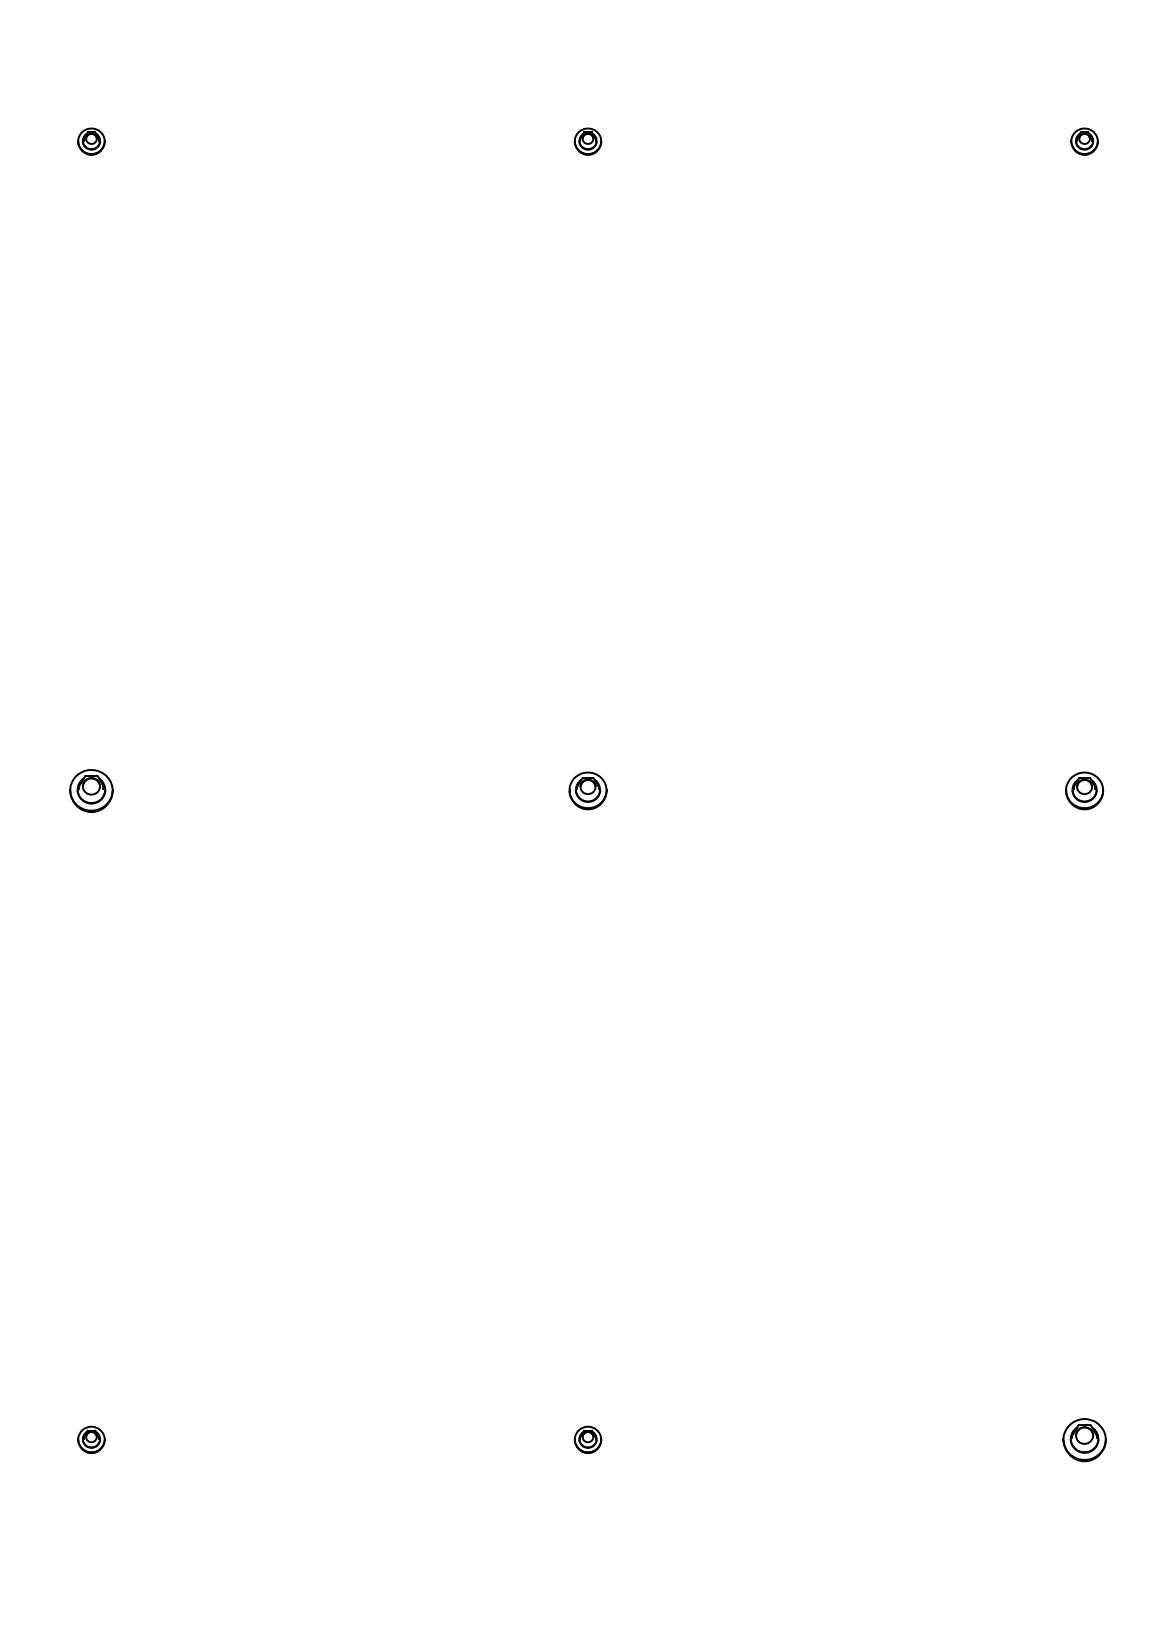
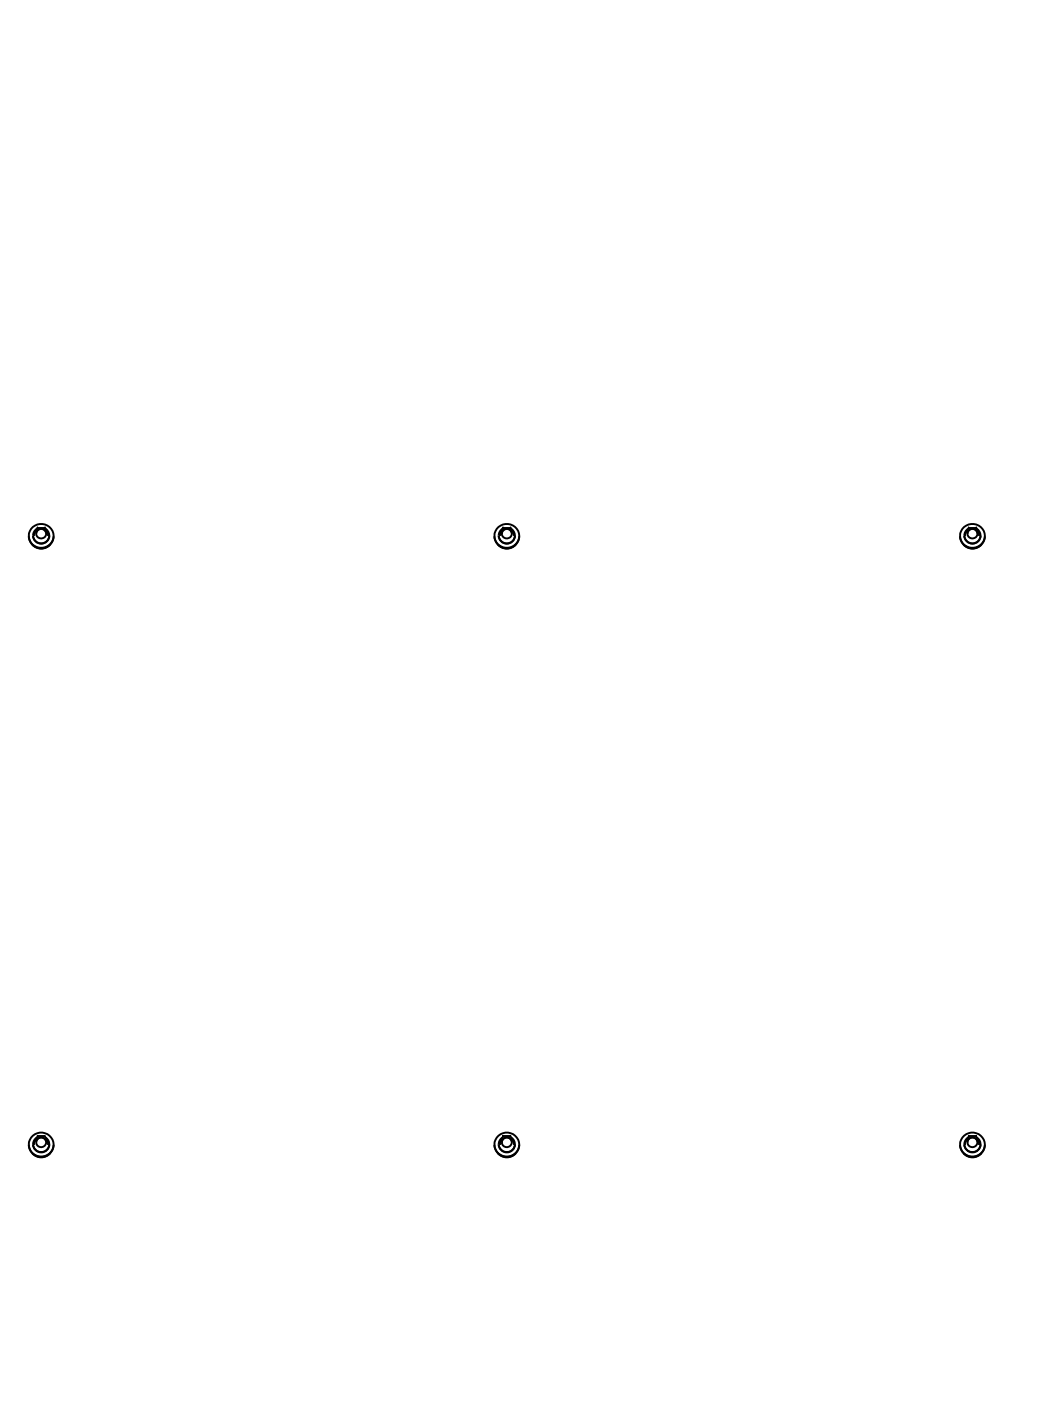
part: (91, 790) -> (41, 536), size x0.62
part: (587, 790) -> (506, 536), size x0.71
part: (1084, 790) -> (972, 536), size x0.71
part: (1084, 1439) -> (972, 1144), size x0.62

